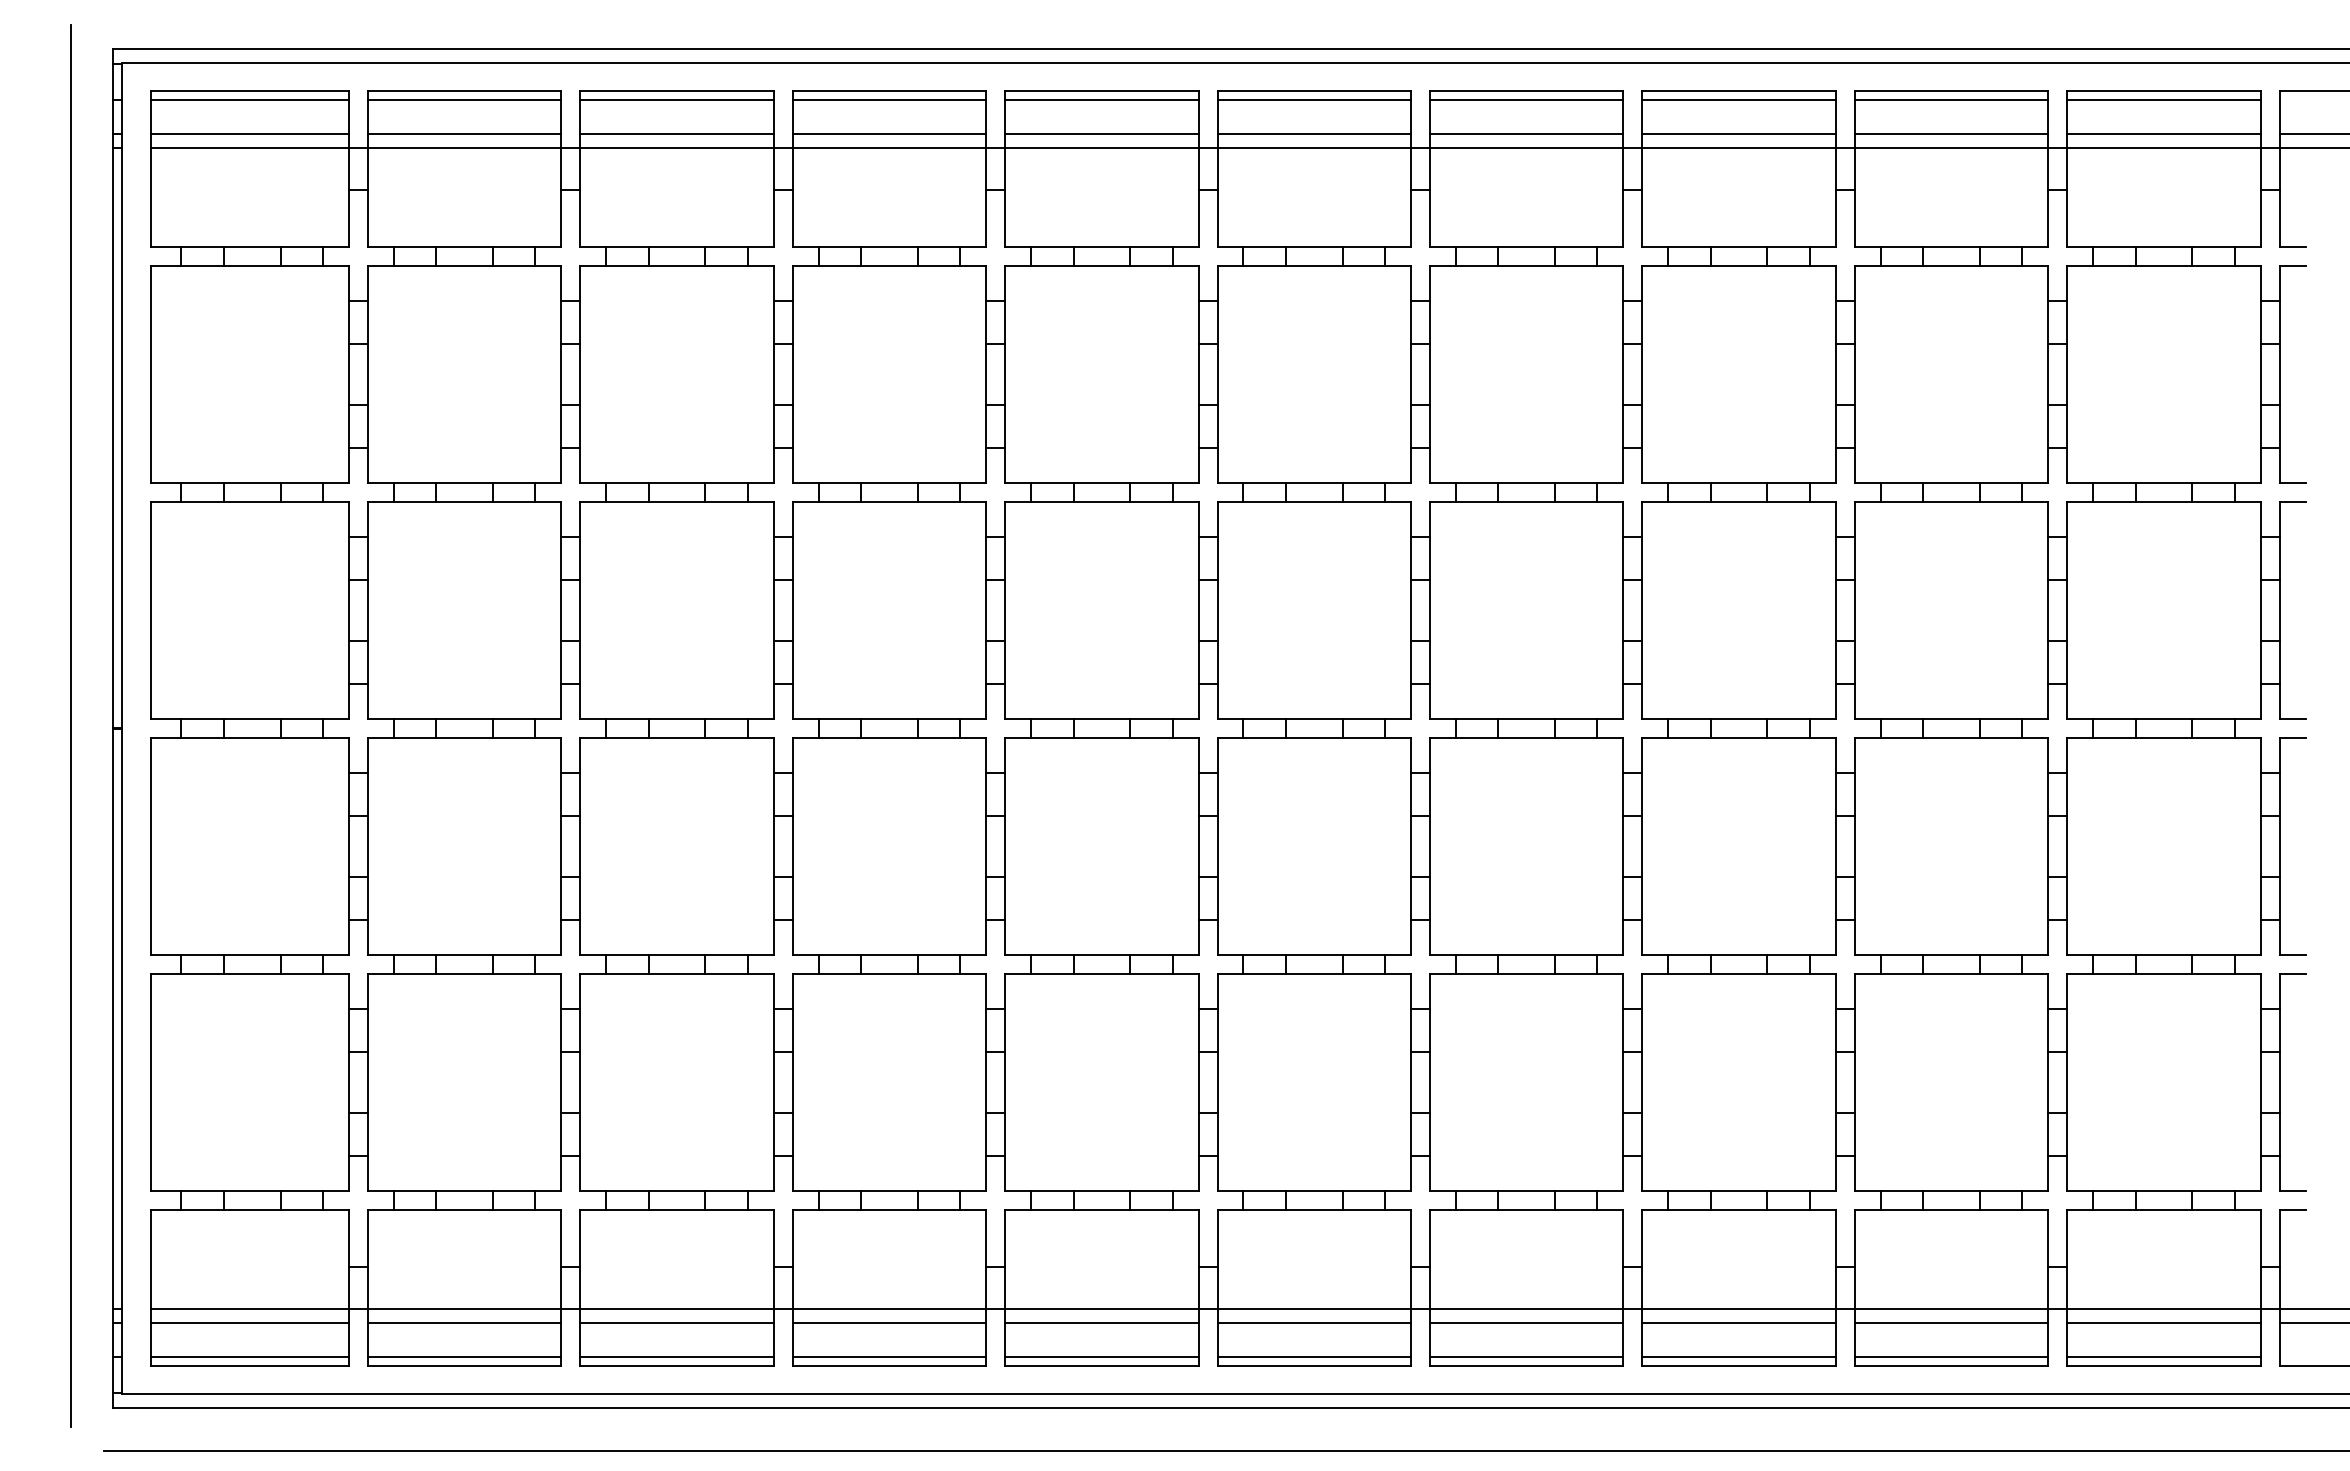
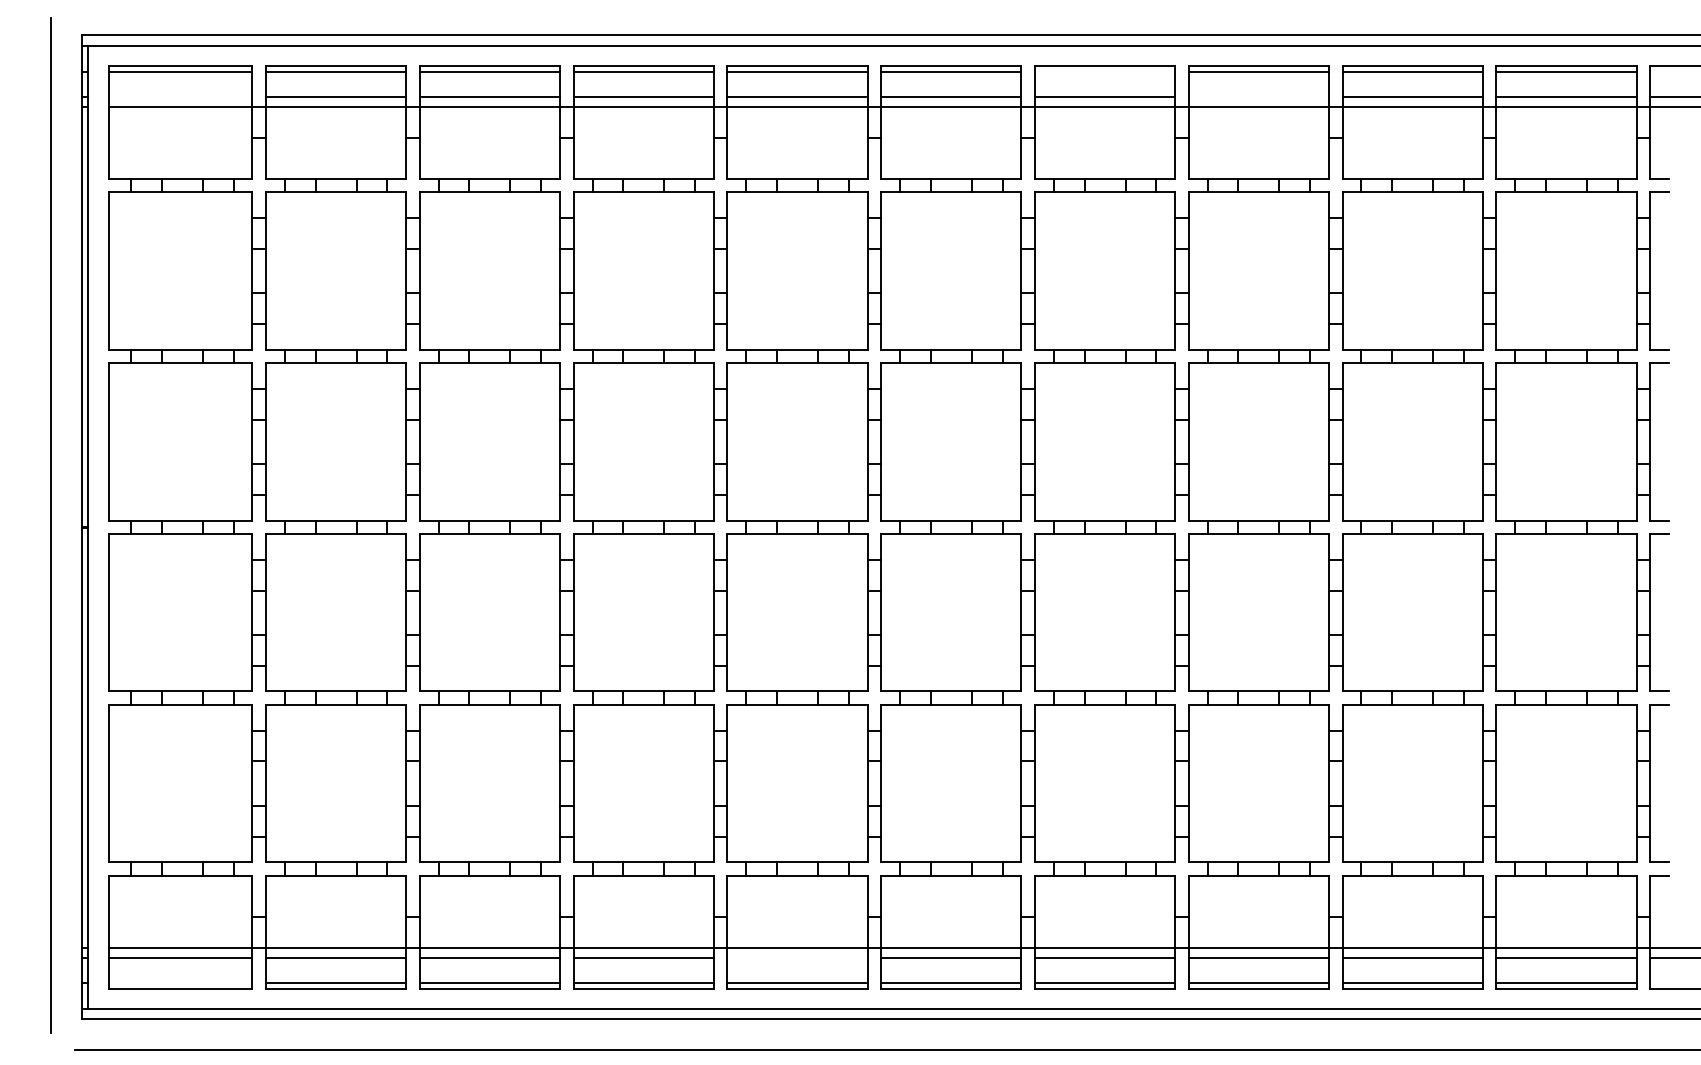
line: (1526, 99) -> (1104, 72), removed
line: (249, 133) -> (180, 96), removed
line: (1738, 133) -> (1258, 96), removed
line: (1101, 1323) -> (797, 958), removed
line: (249, 1357) -> (180, 982), removed

